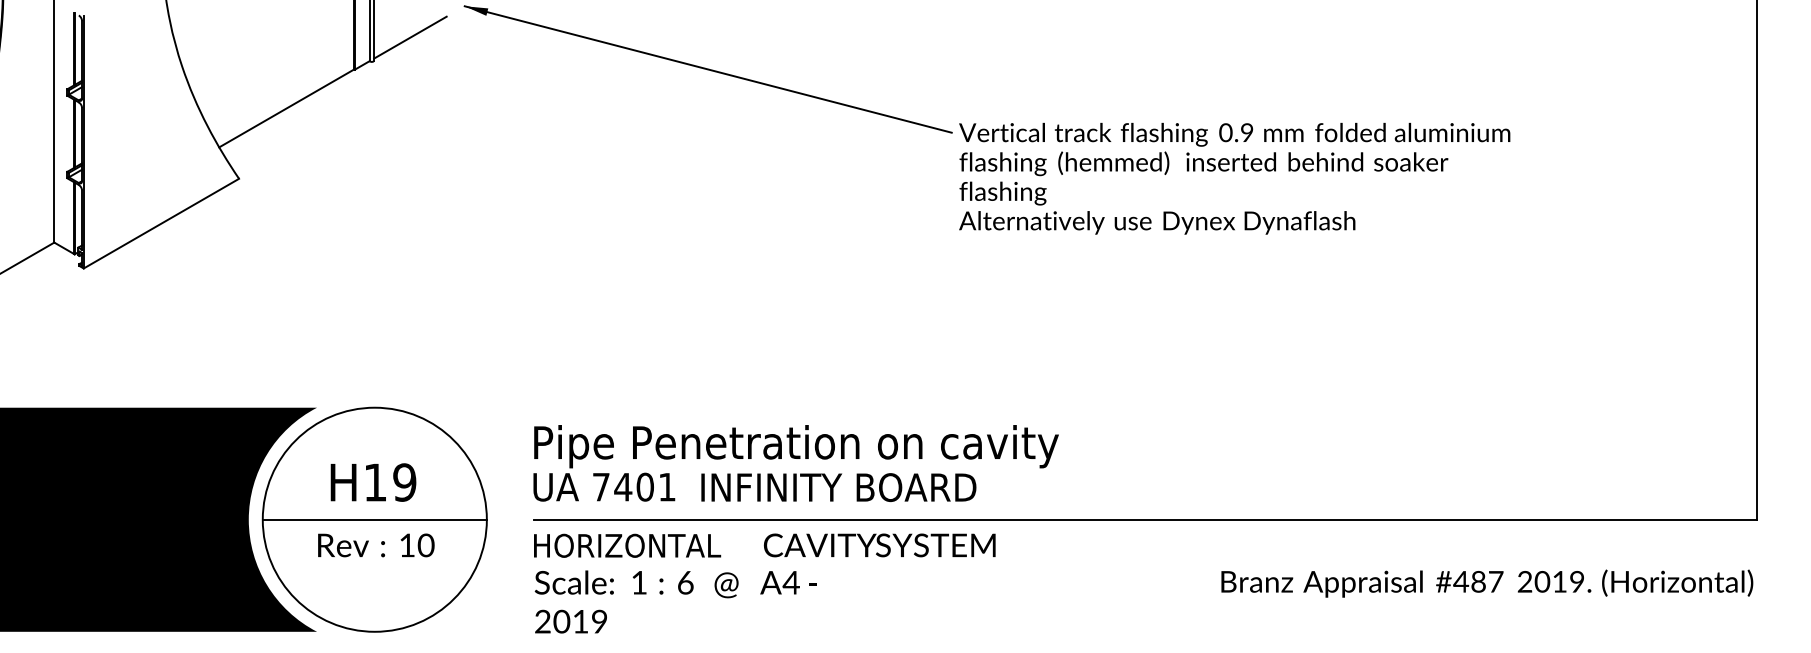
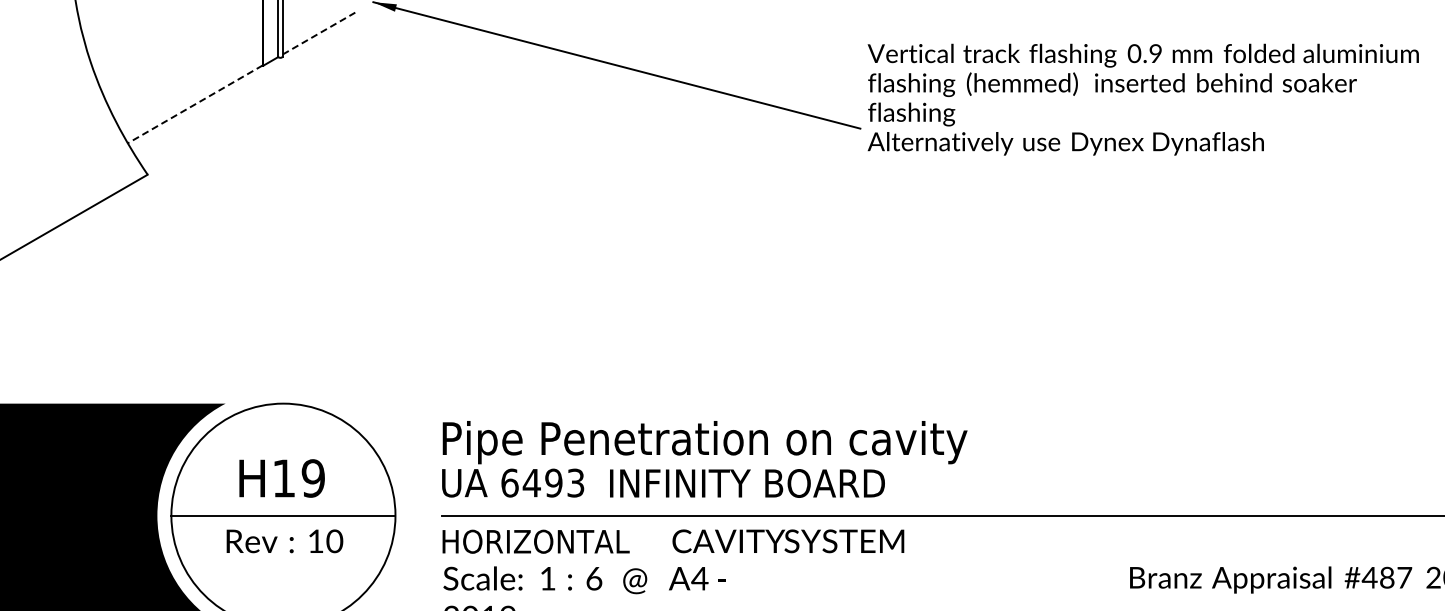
line: (410, 37) -> (319, 33), solid -> dashed
line: (286, 108) -> (195, 104), solid -> dashed
text: (1234, 178) -> (1143, 99), moved
text: (633, 486) -> (542, 482), 7401 -> 6493

